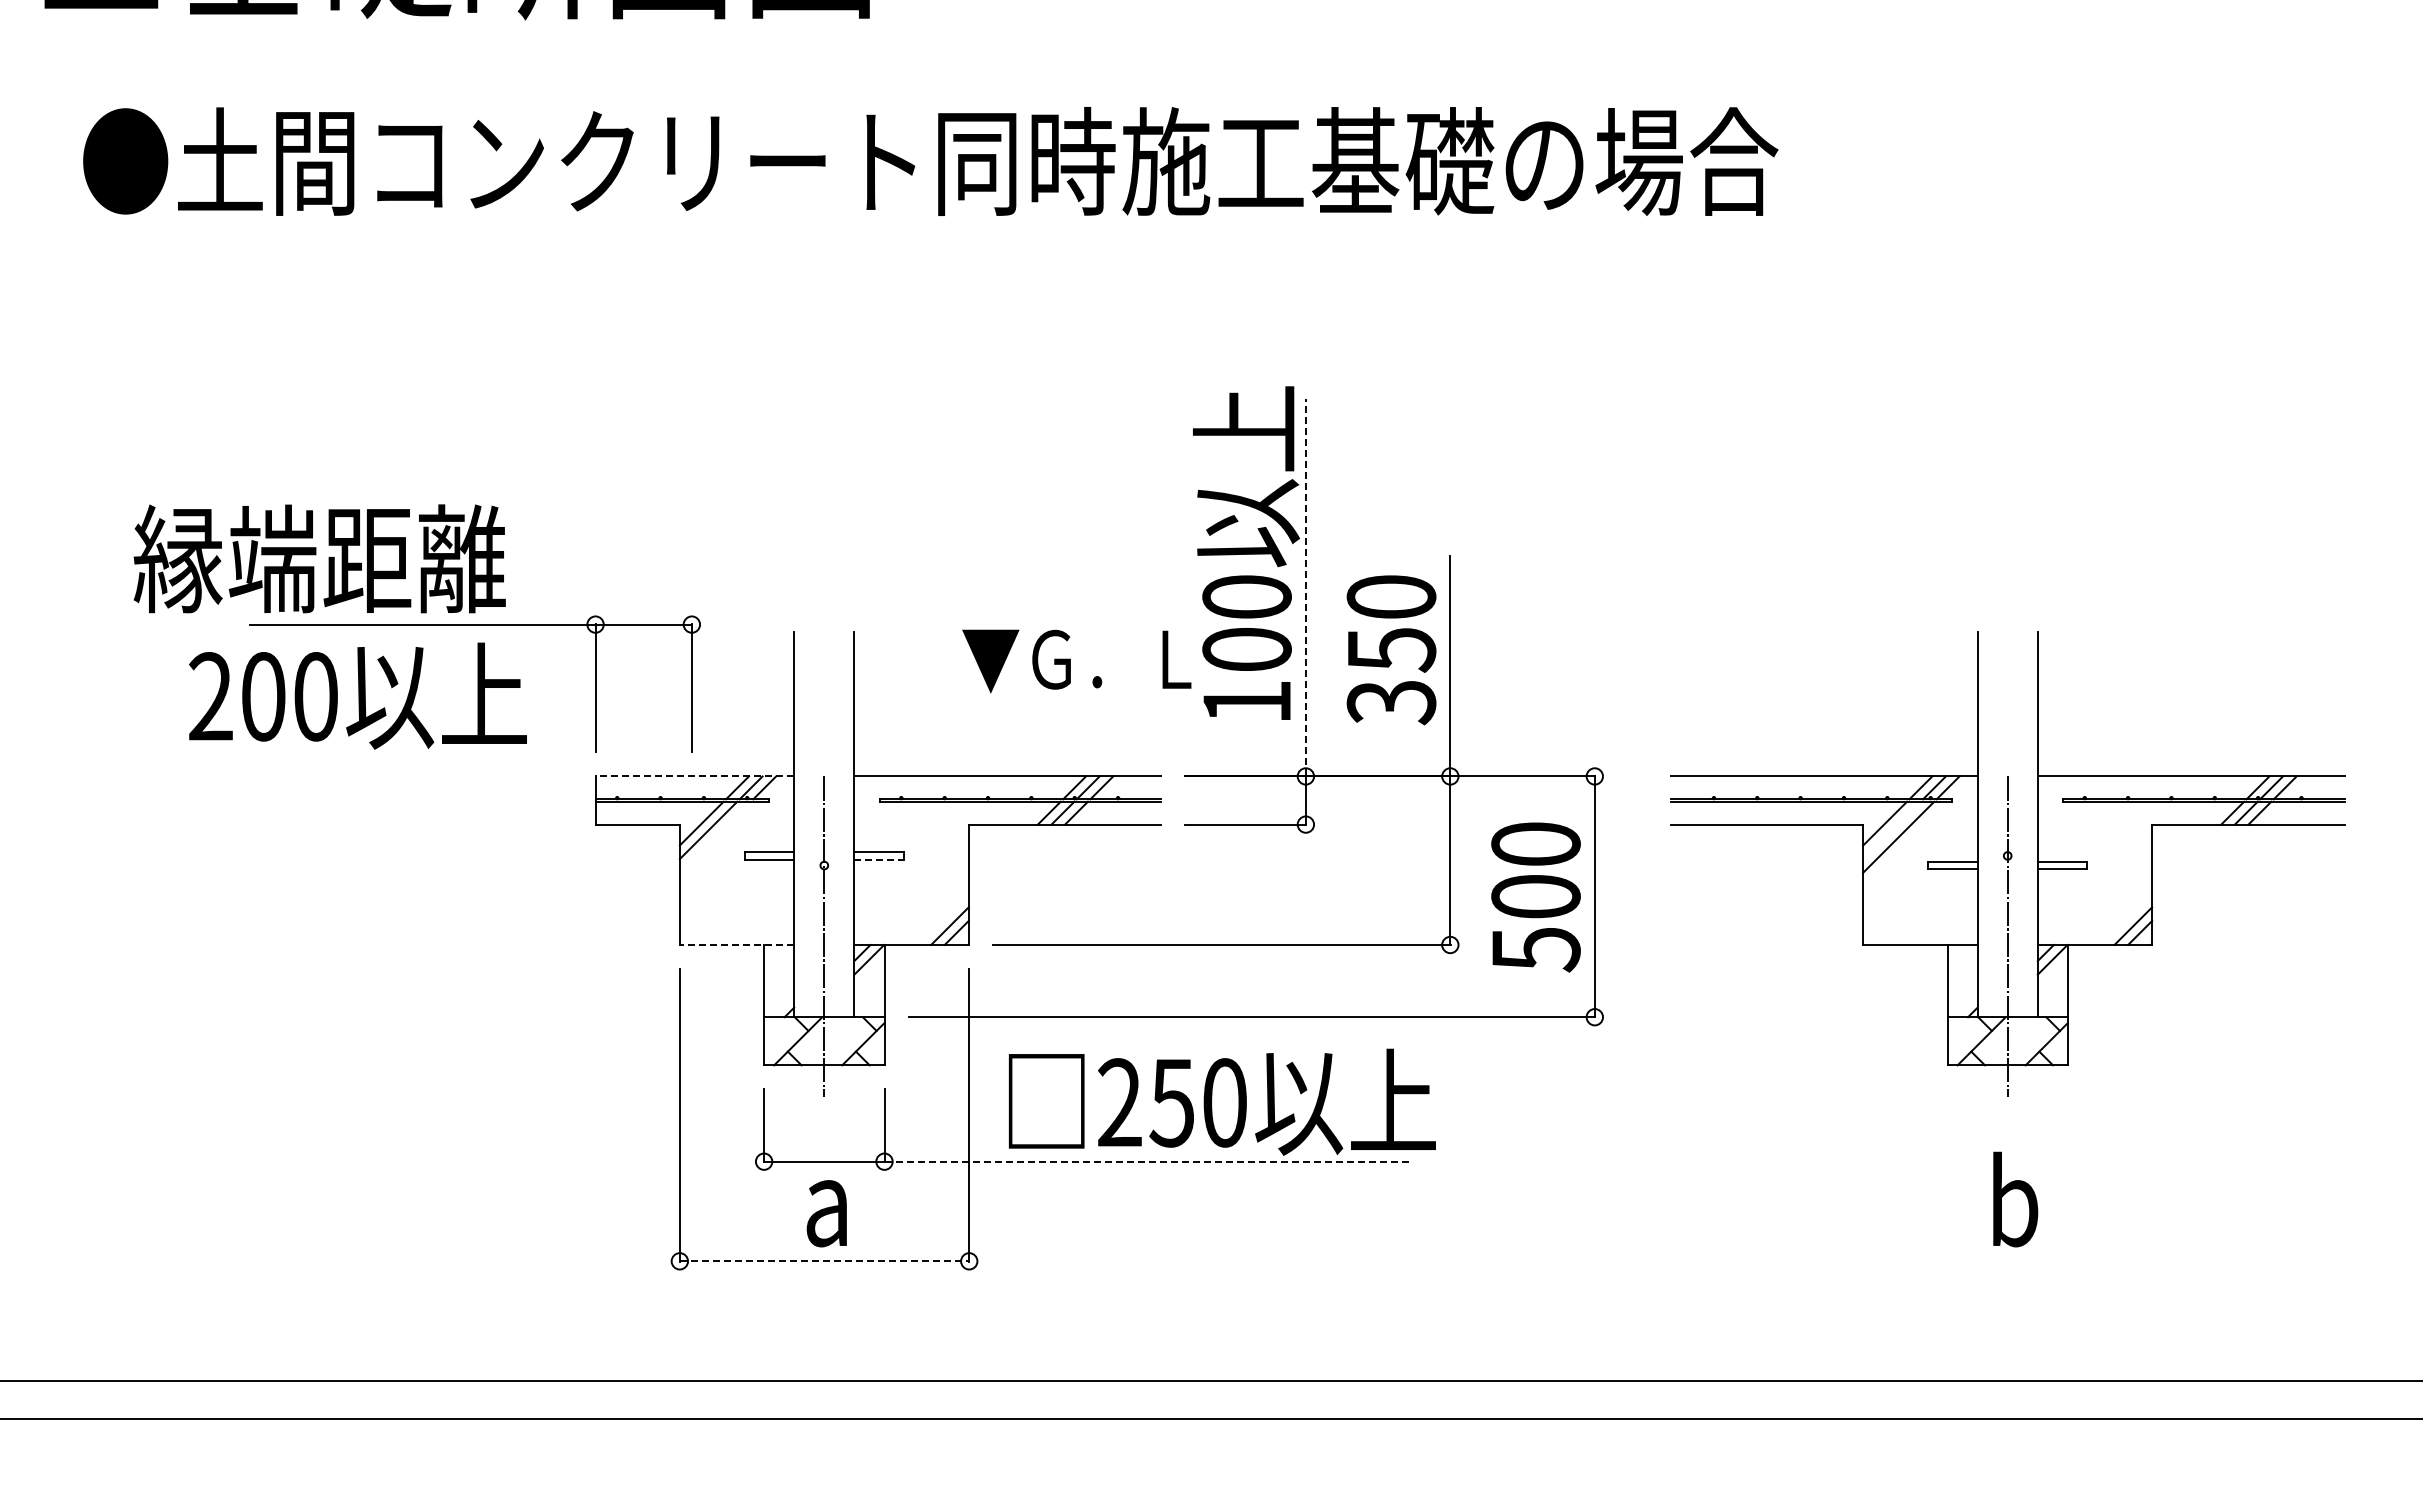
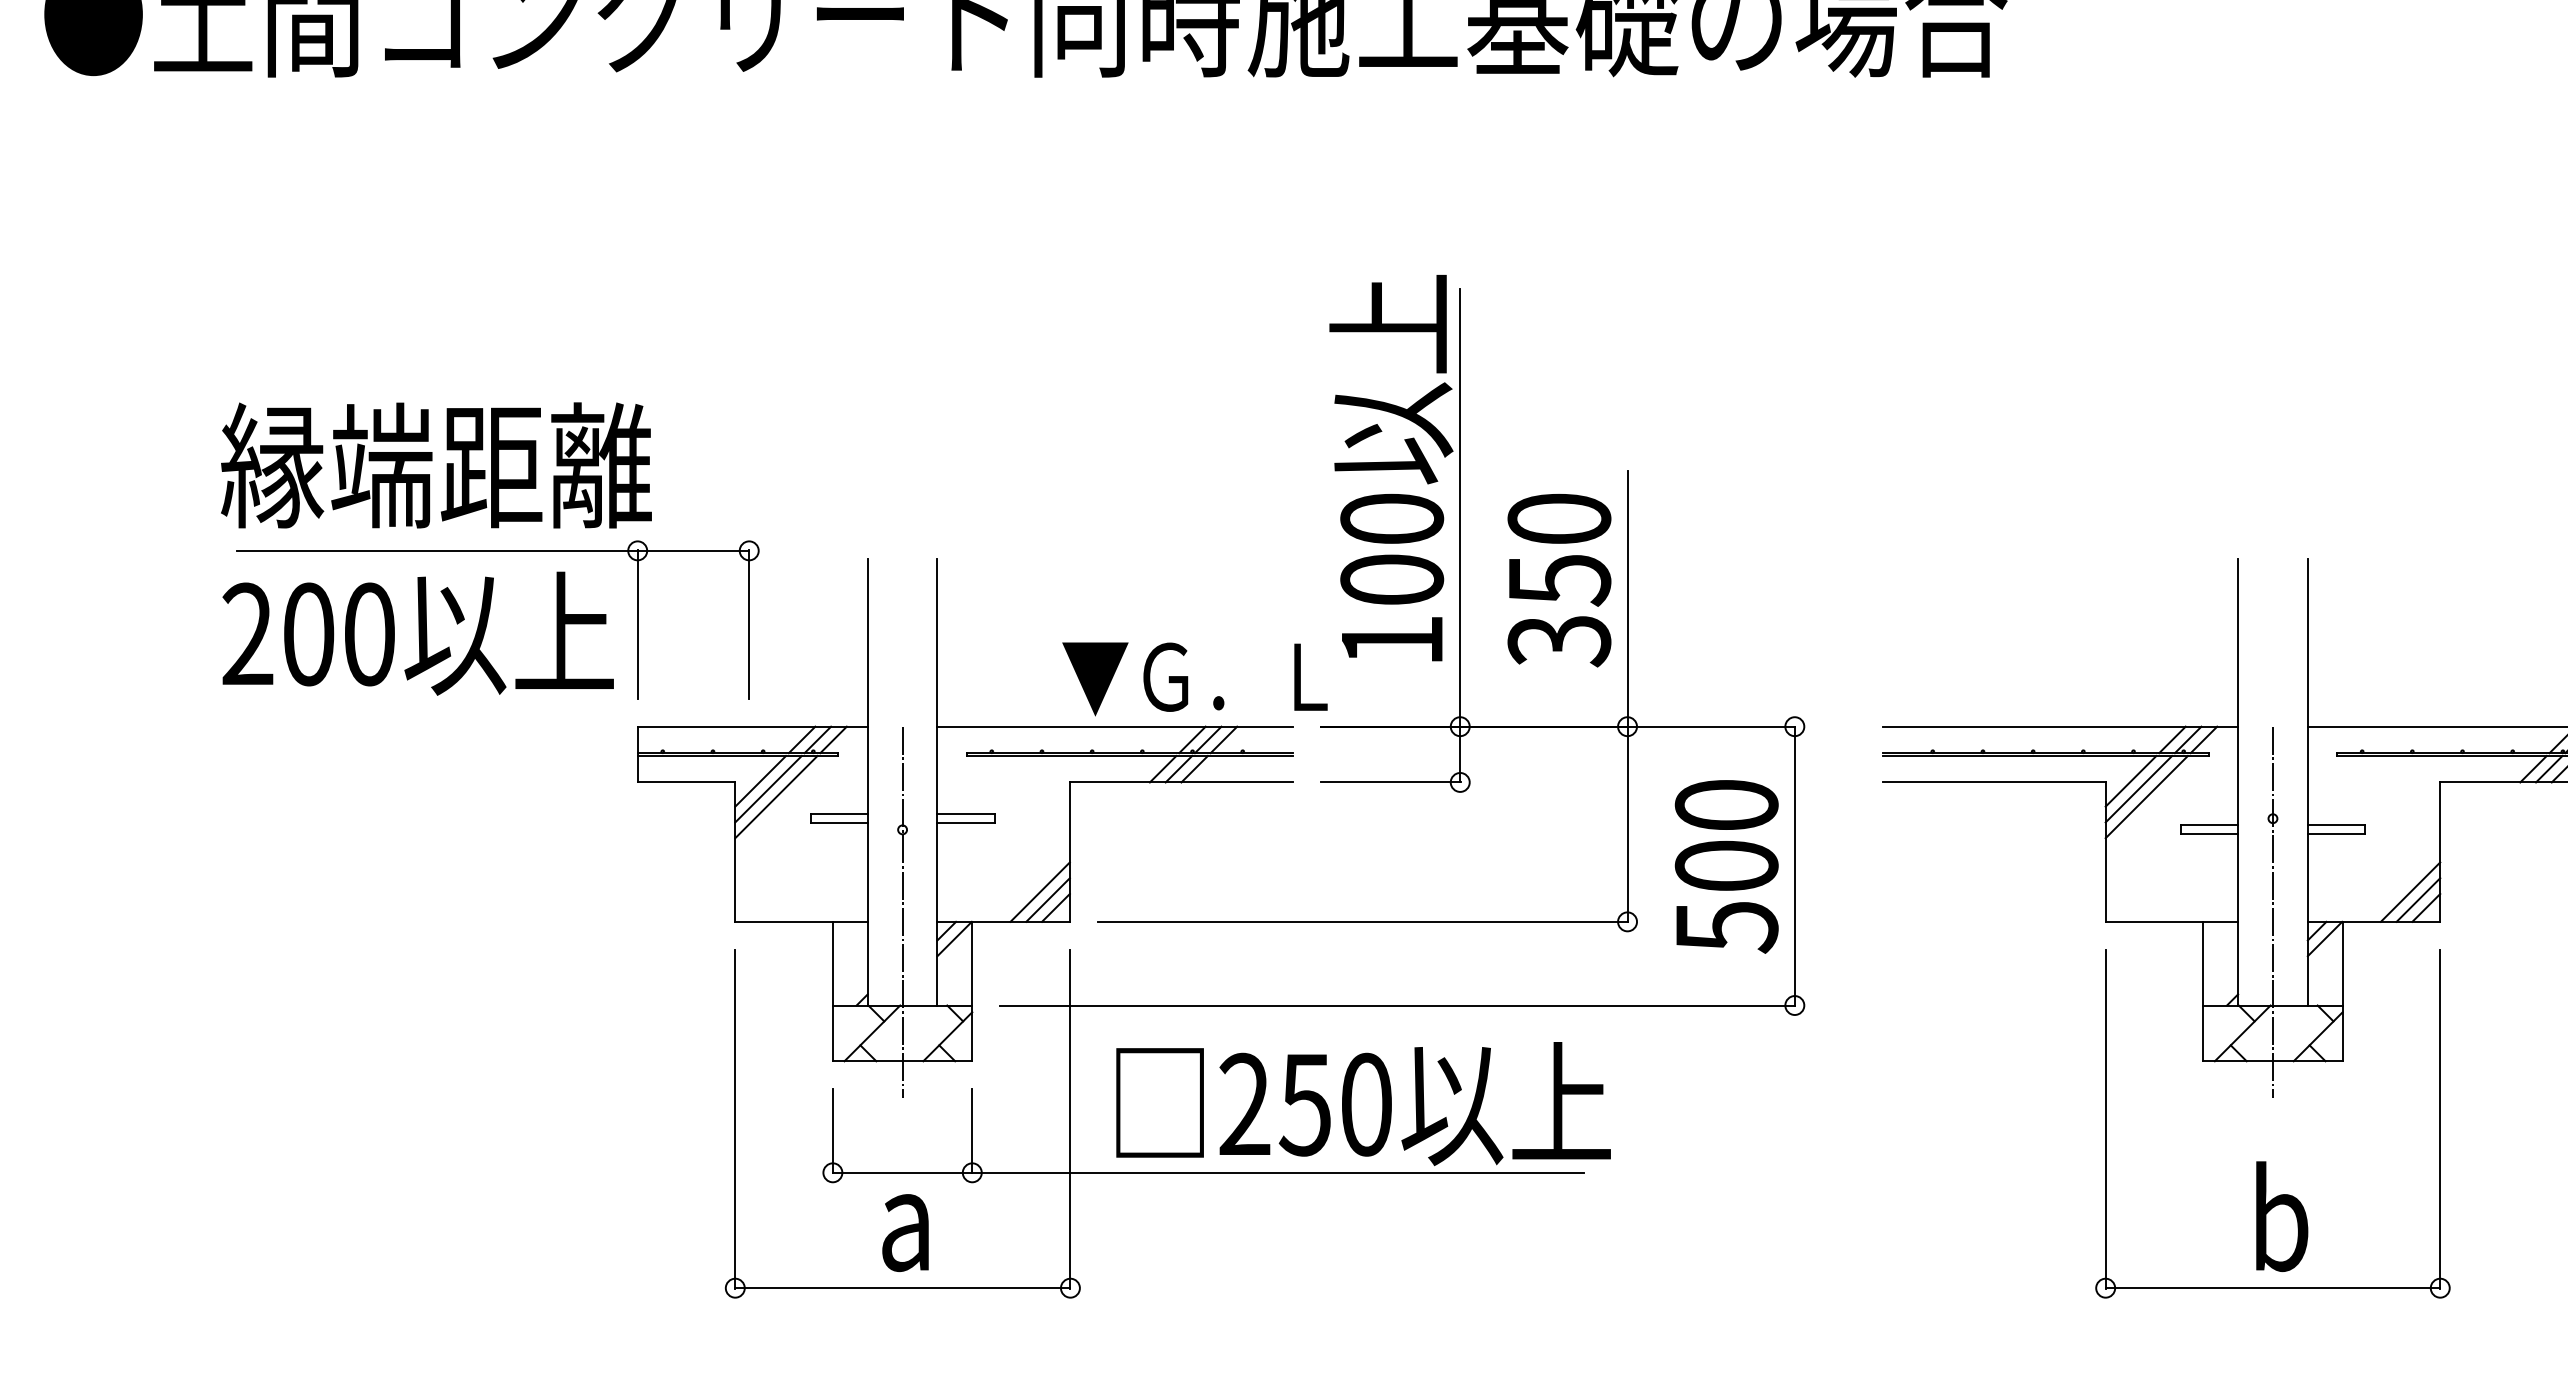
text: (319, 558) -> (436, 465), moved
line: (1305, 587) -> (1459, 507), dashed -> solid
text: (1076, 661) -> (1194, 679), moved
text: (357, 695) -> (417, 632), moved
line: (694, 776) -> (752, 726), dashed -> solid
line: (1891, 830) -> (2138, 789), added
line: (714, 836) -> (775, 796), added
line: (879, 859) -> (966, 822), dashed -> solid
line: (942, 919) -> (1039, 892), added
line: (2126, 919) -> (2410, 892), added
line: (736, 945) -> (800, 922), dashed -> solid
line: (1148, 1161) -> (1278, 1172), dashed -> solid
part: (2007, 1260) -> (2272, 1287), added
line: (824, 1261) -> (902, 1288), dashed -> solid

